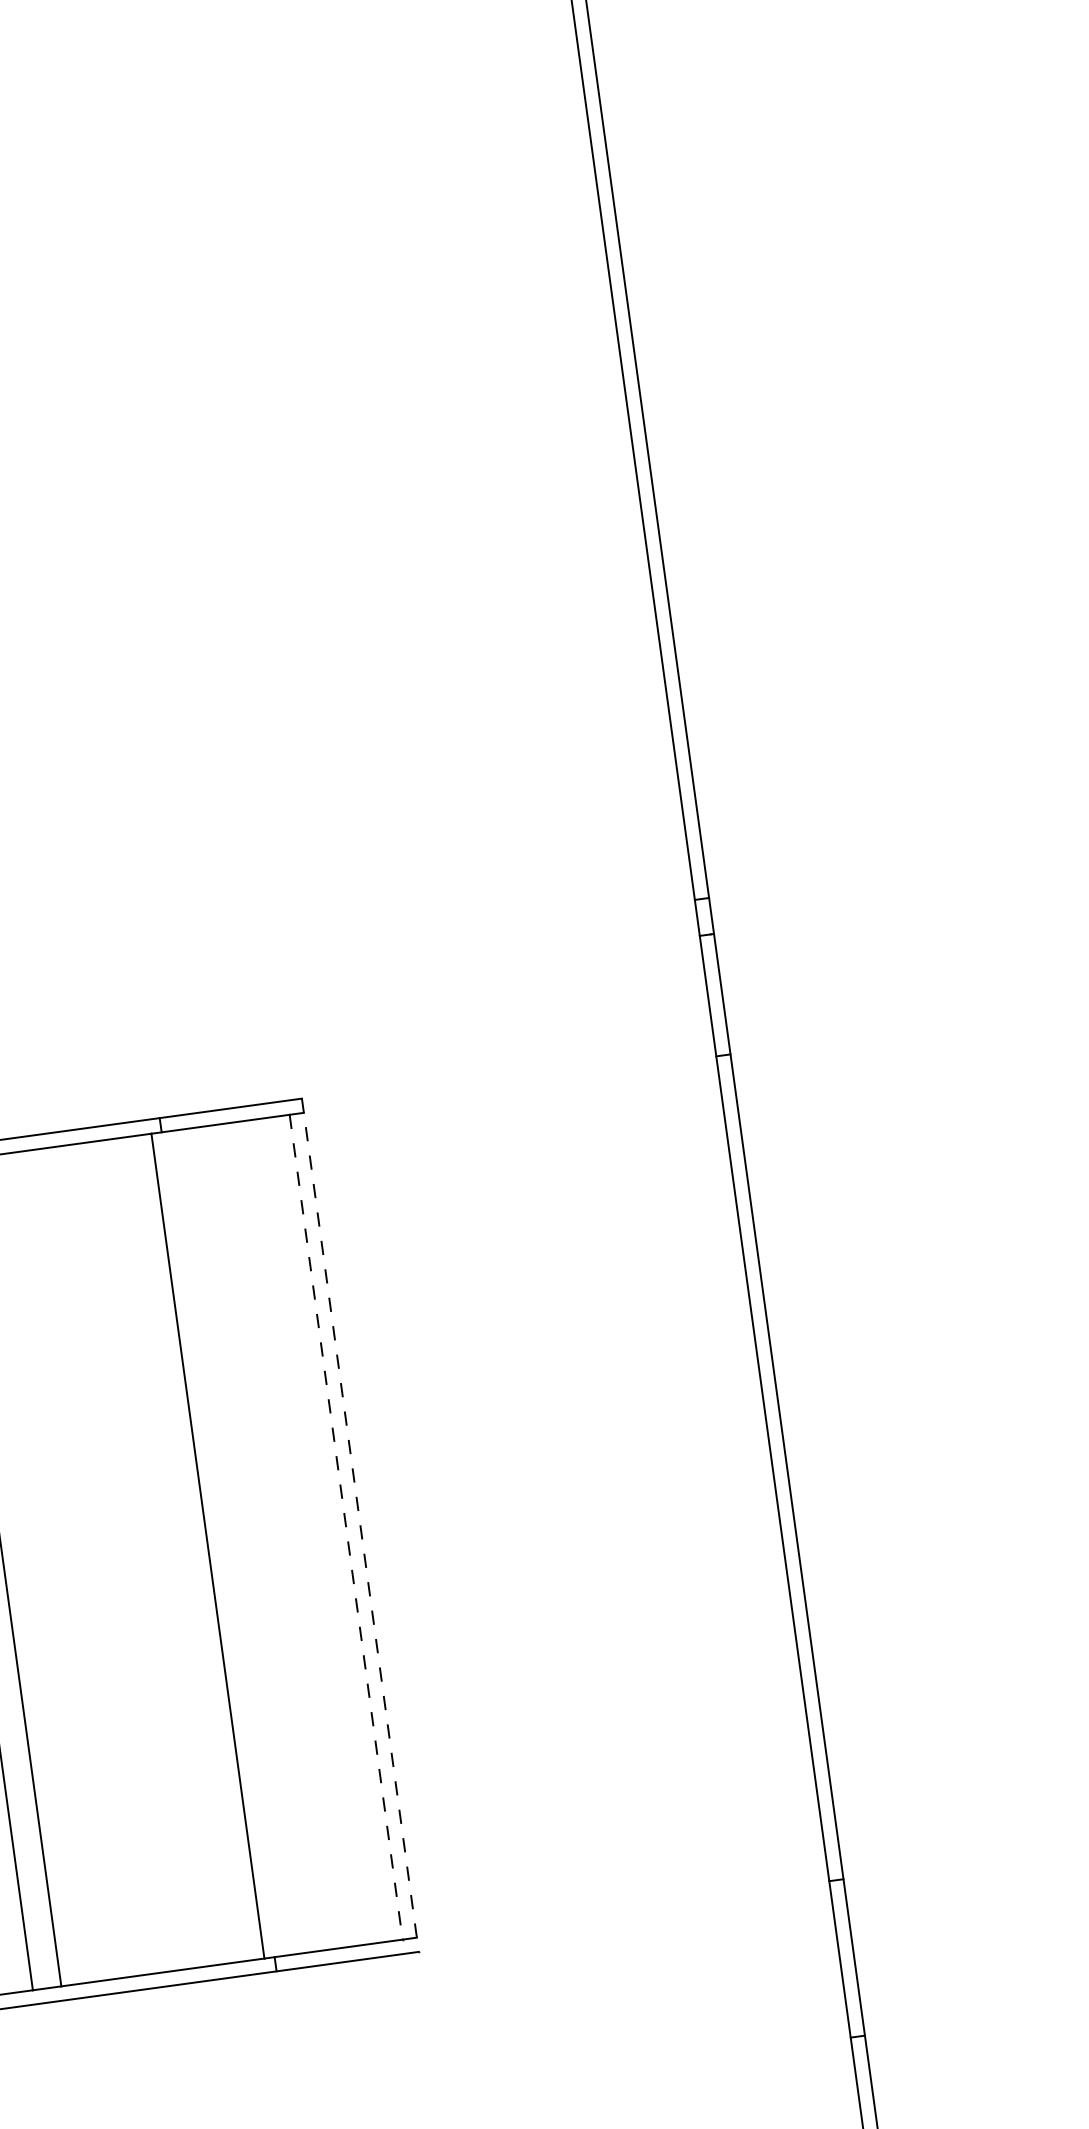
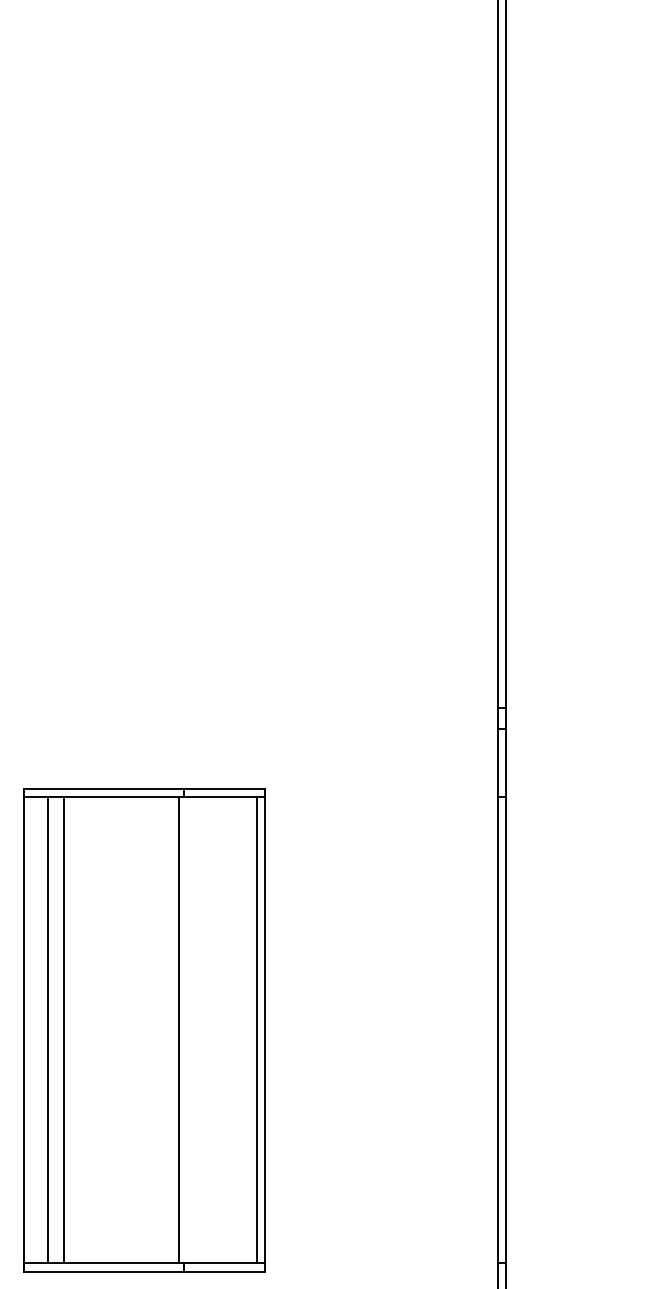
line: (359, 1525) -> (264, 1030), dashed -> solid
line: (345, 1527) -> (256, 1030), dashed -> solid

